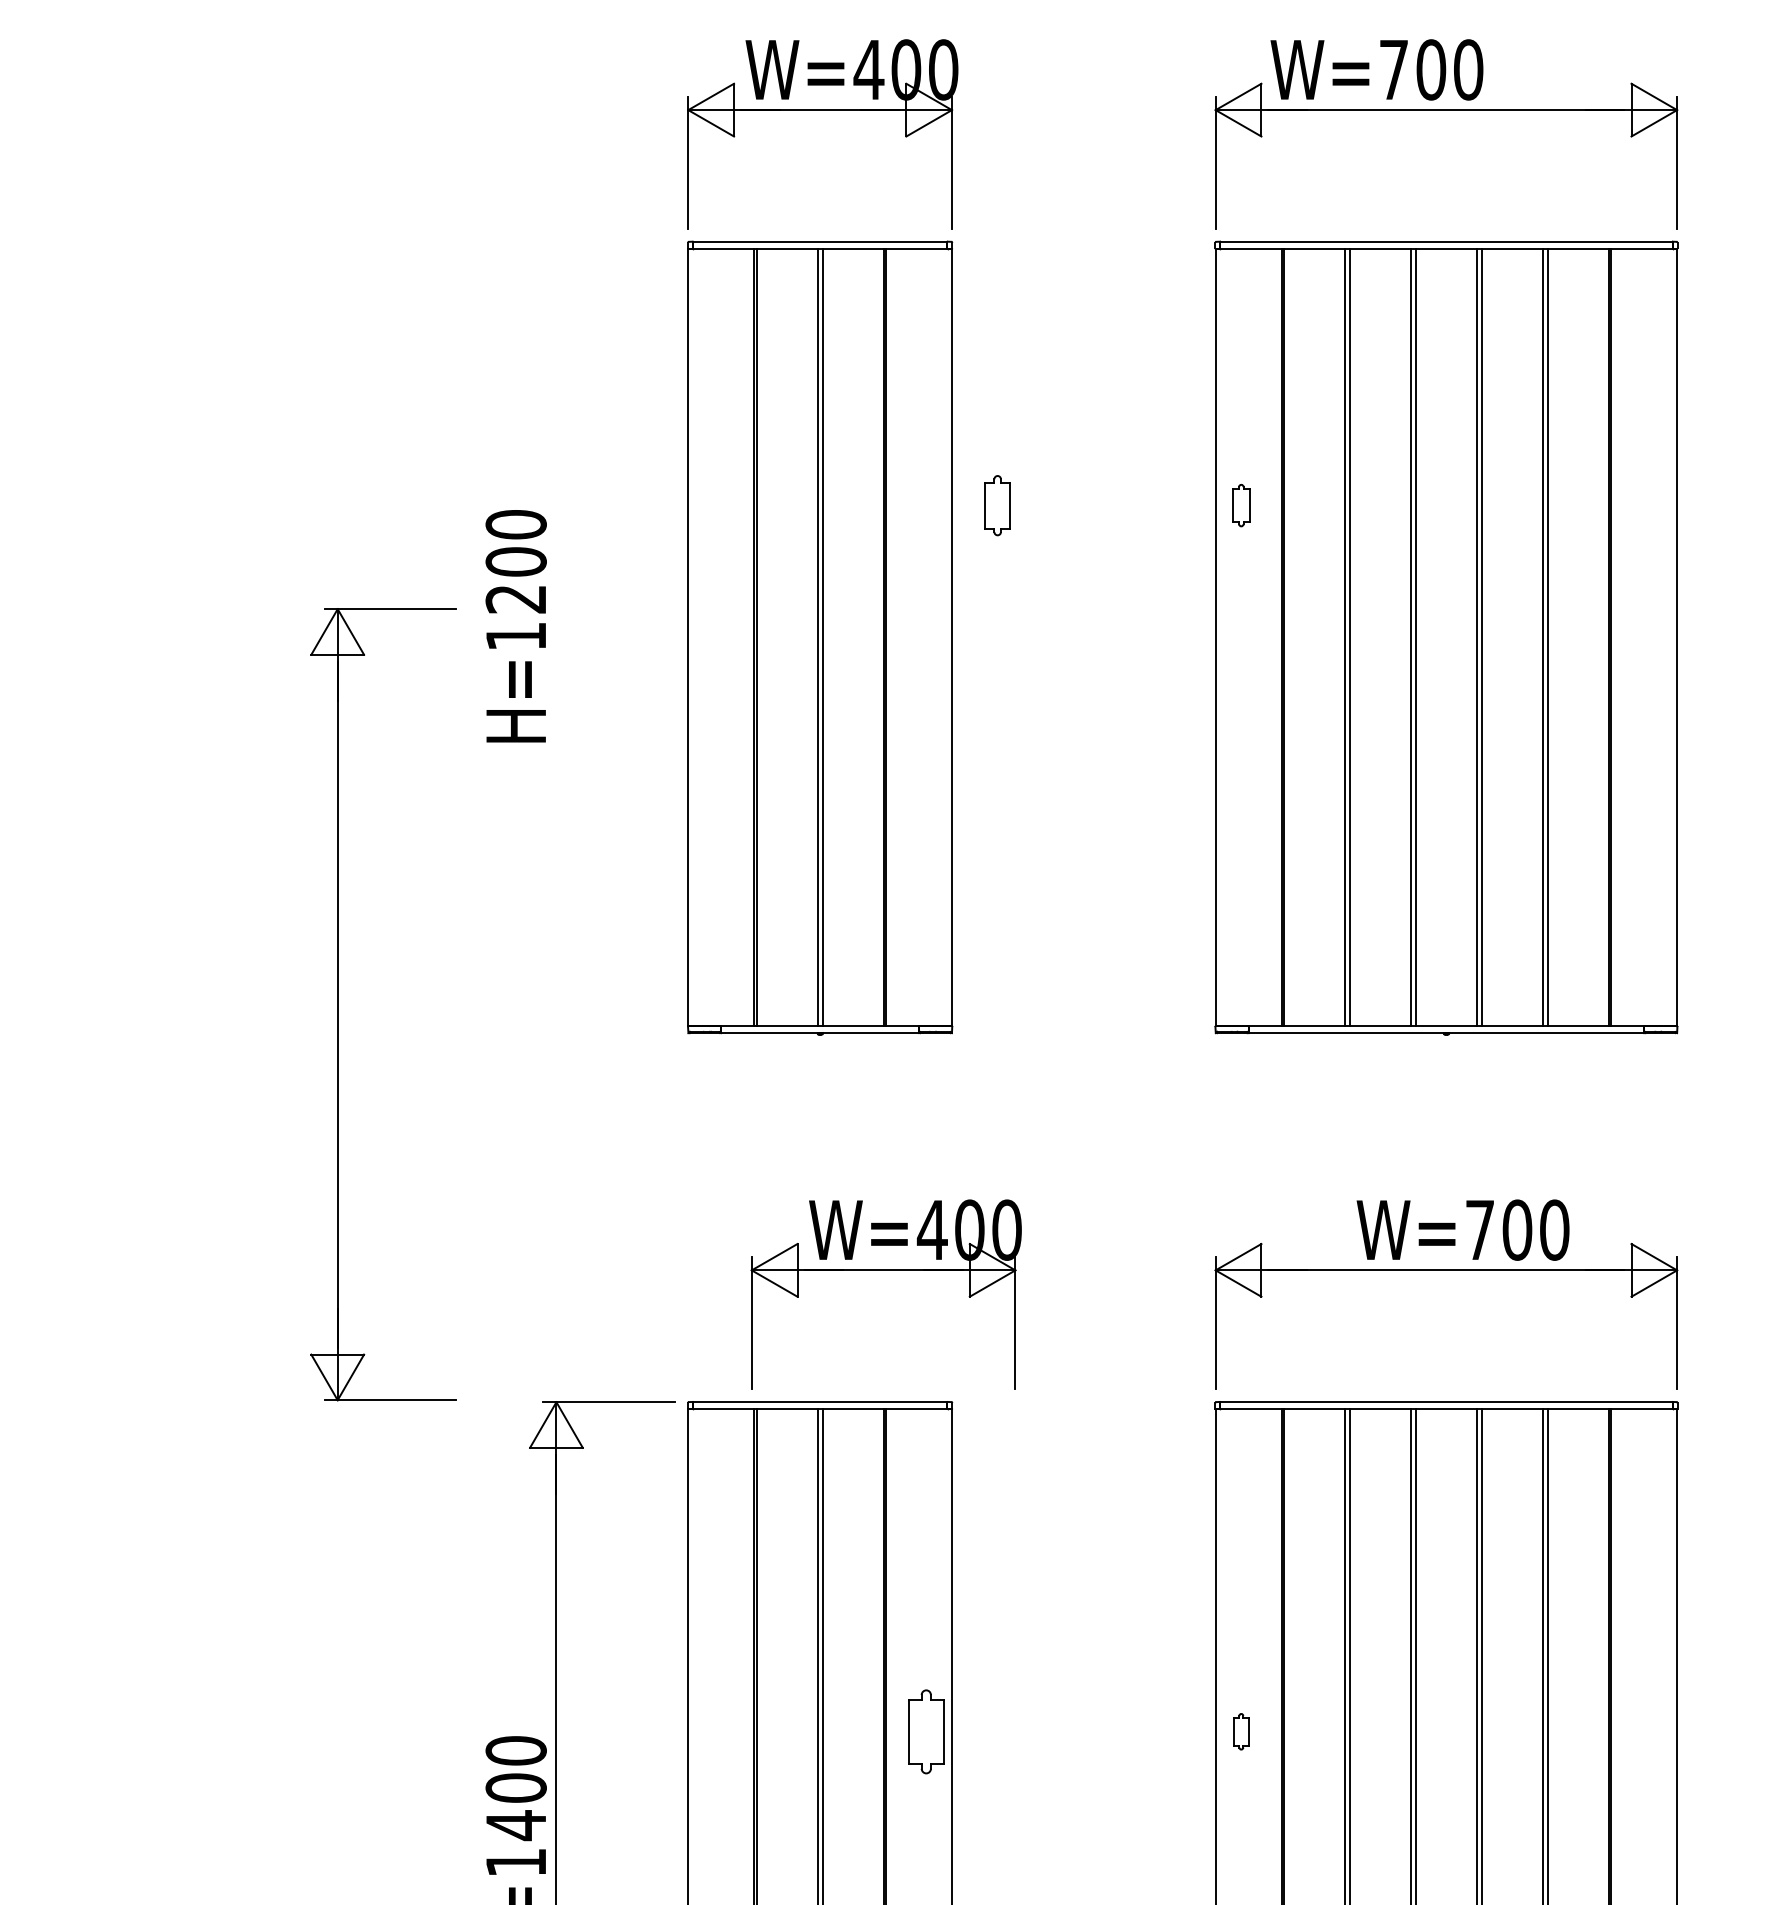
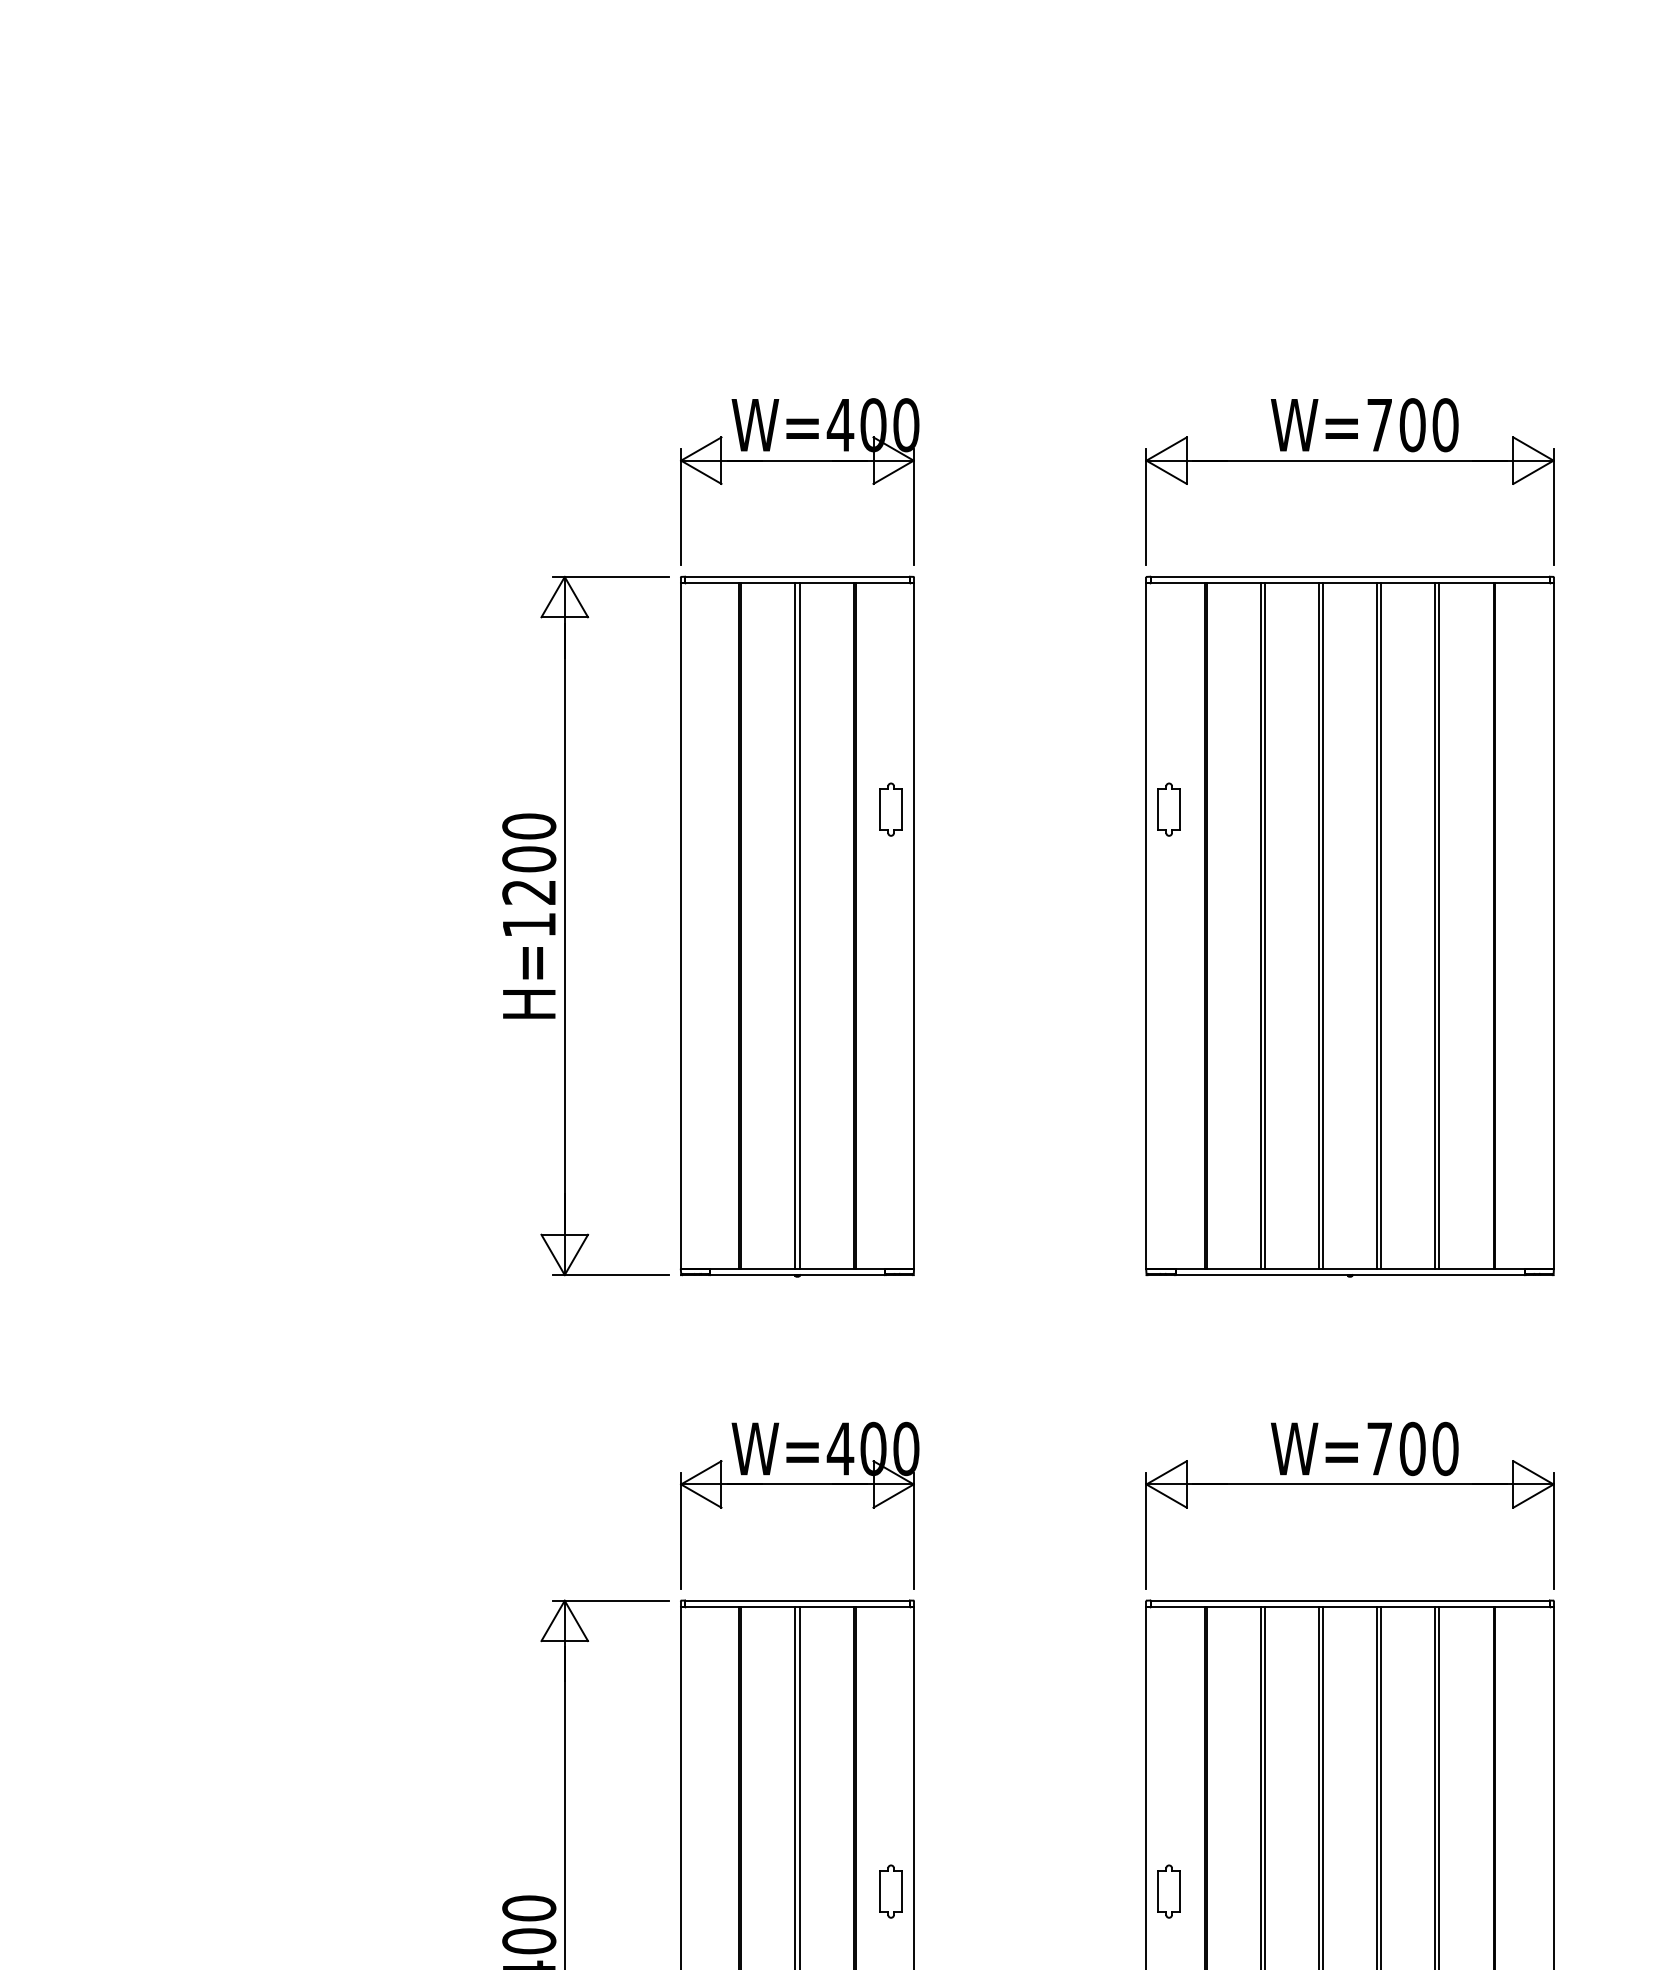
text: (1376, 70) -> (1364, 425), moved
part: (996, 505) -> (890, 809), moved
part: (1240, 505) -> (1168, 809), size x1.43
part: (338, 1004) -> (565, 925), moved
part: (885, 1270) -> (799, 1484), moved
part: (925, 1731) -> (890, 1891), size x0.71
part: (1240, 1731) -> (1168, 1891), size x1.67

